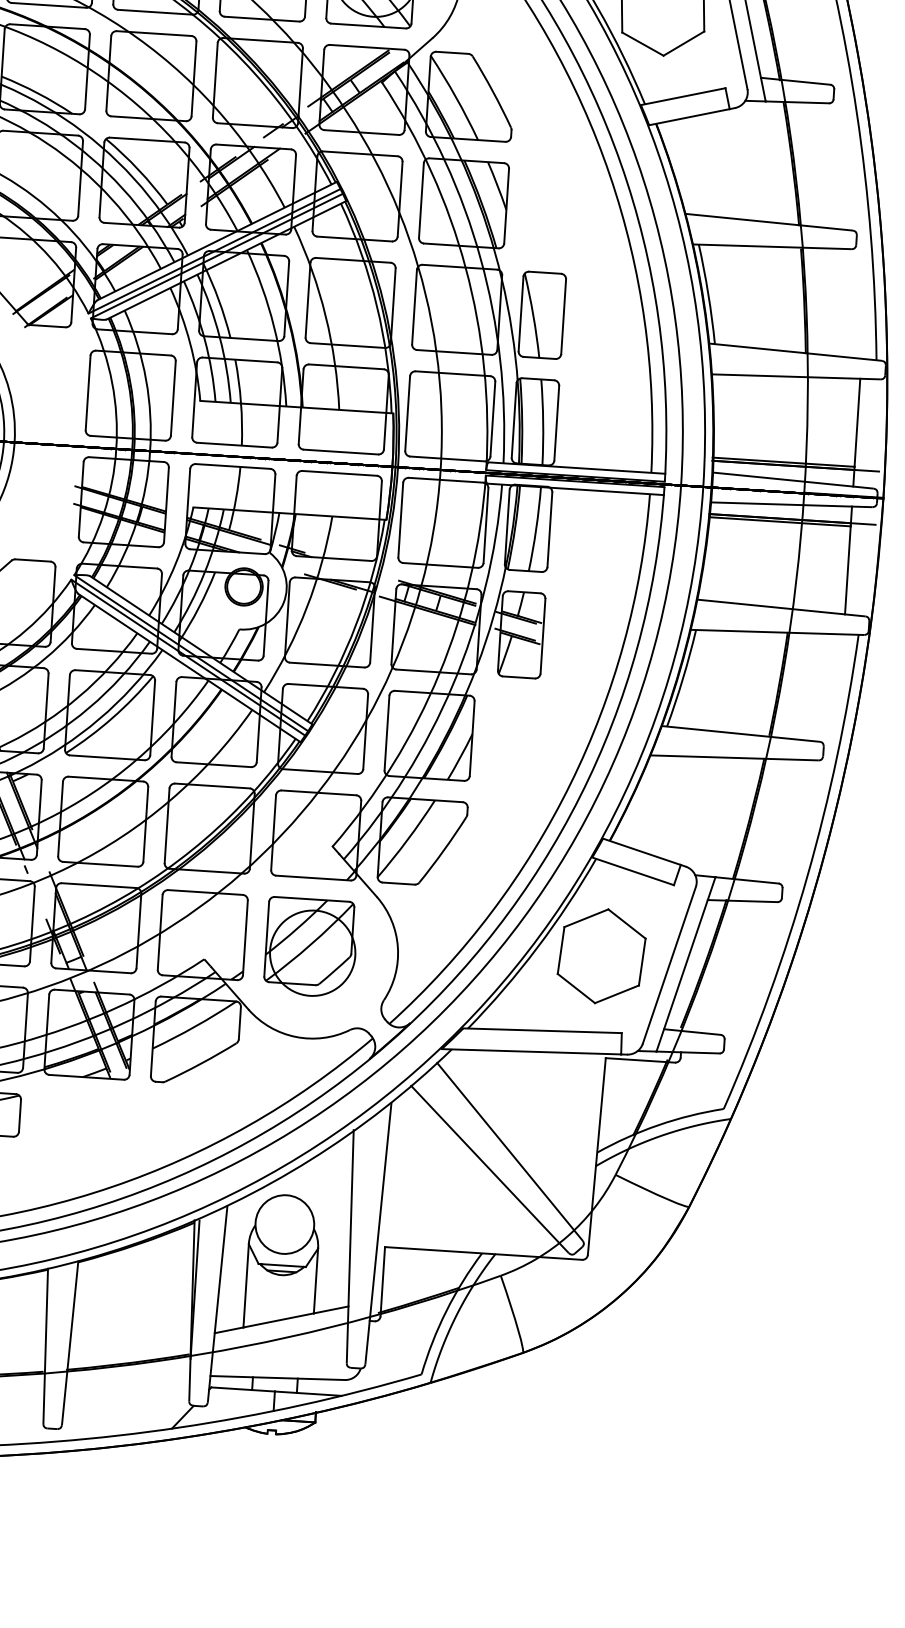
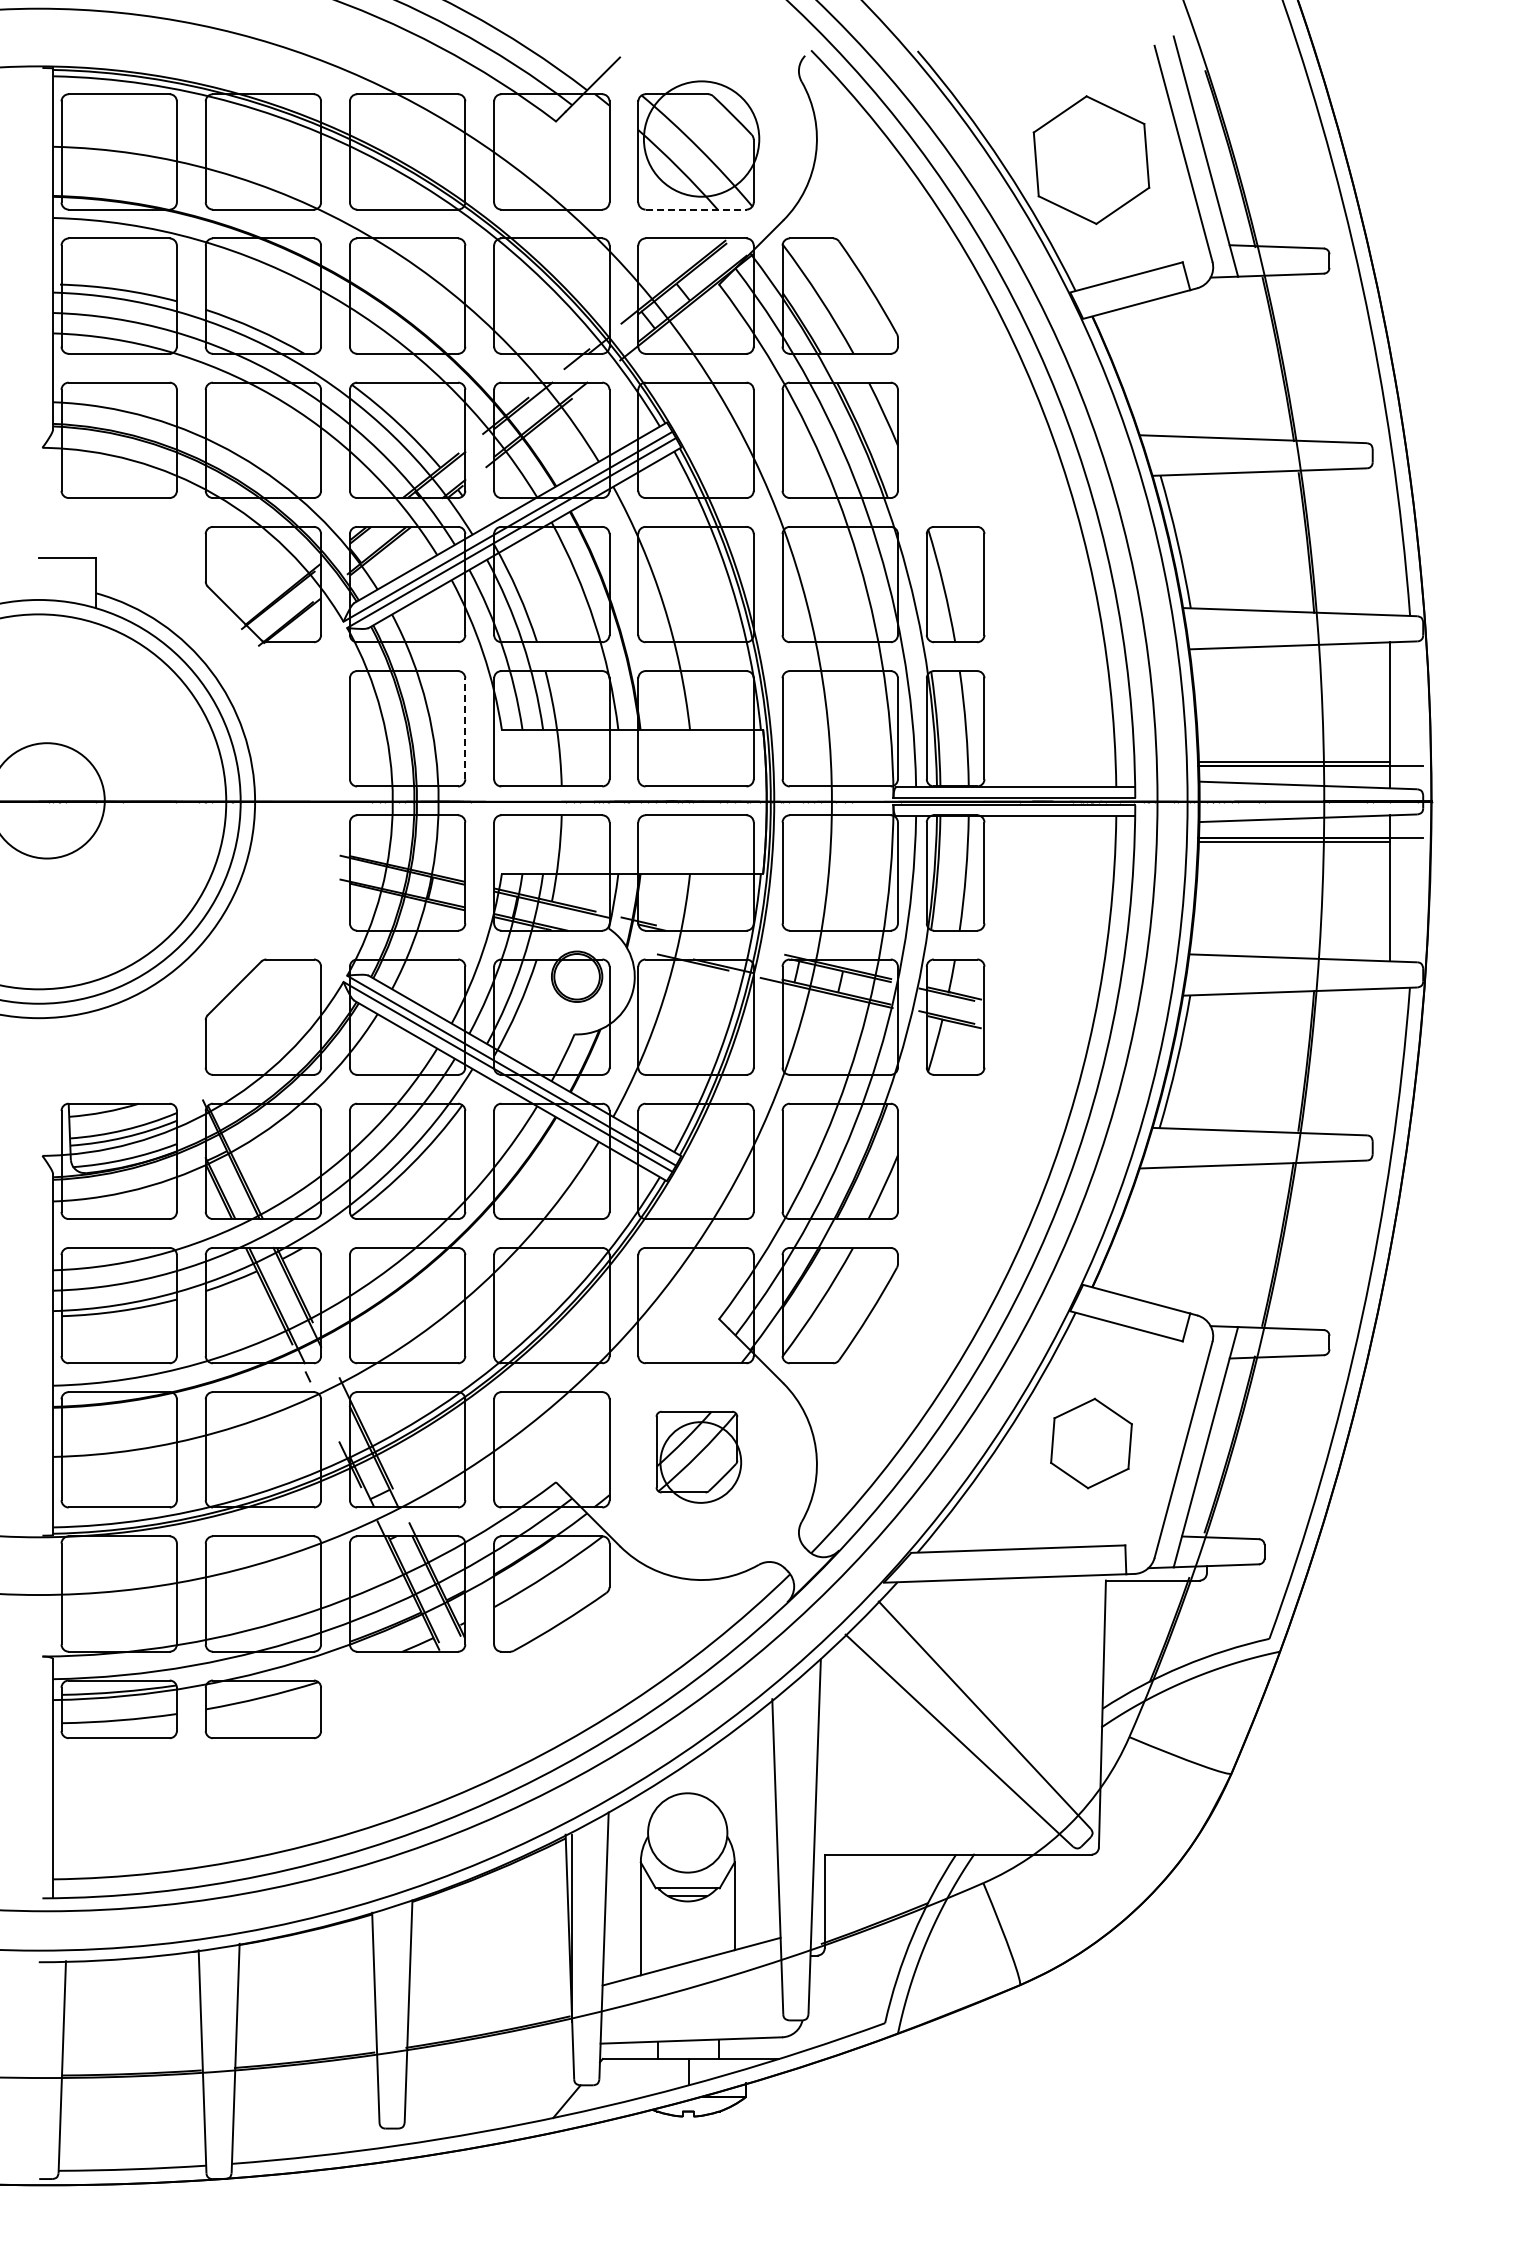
line: (368, 25) -> (696, 209), solid -> dashed
line: (173, 398) -> (465, 728), solid -> dashed
part: (310, 947) -> (698, 1457), size x0.7
part: (601, 956) -> (1091, 1443), size x0.7

